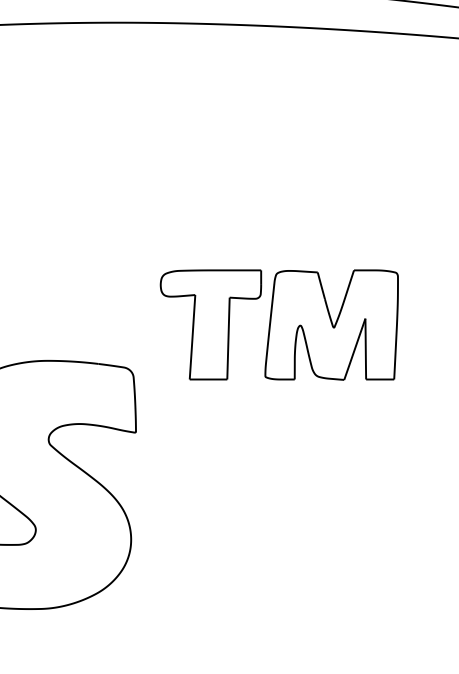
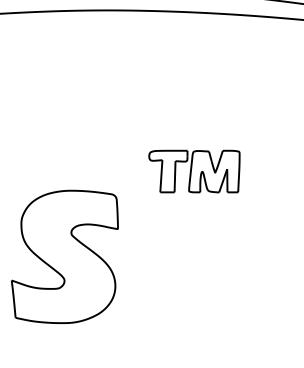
part: (279, 324) -> (194, 171), size x0.71

